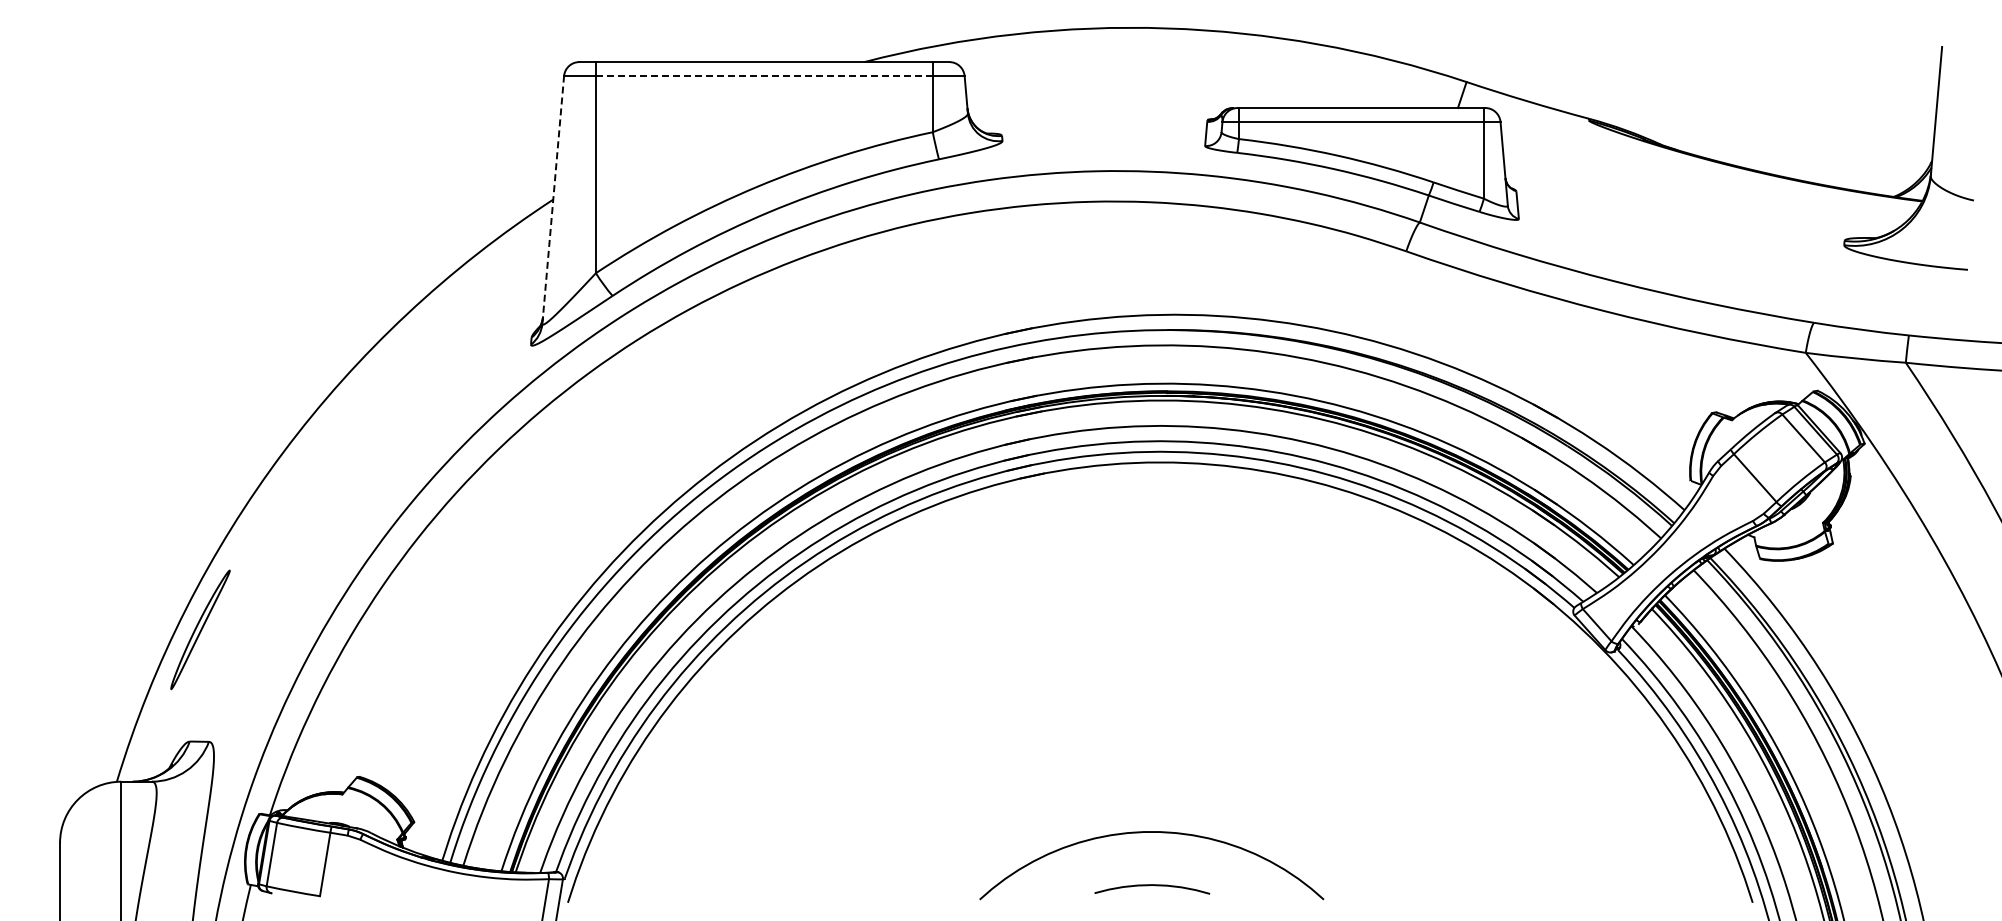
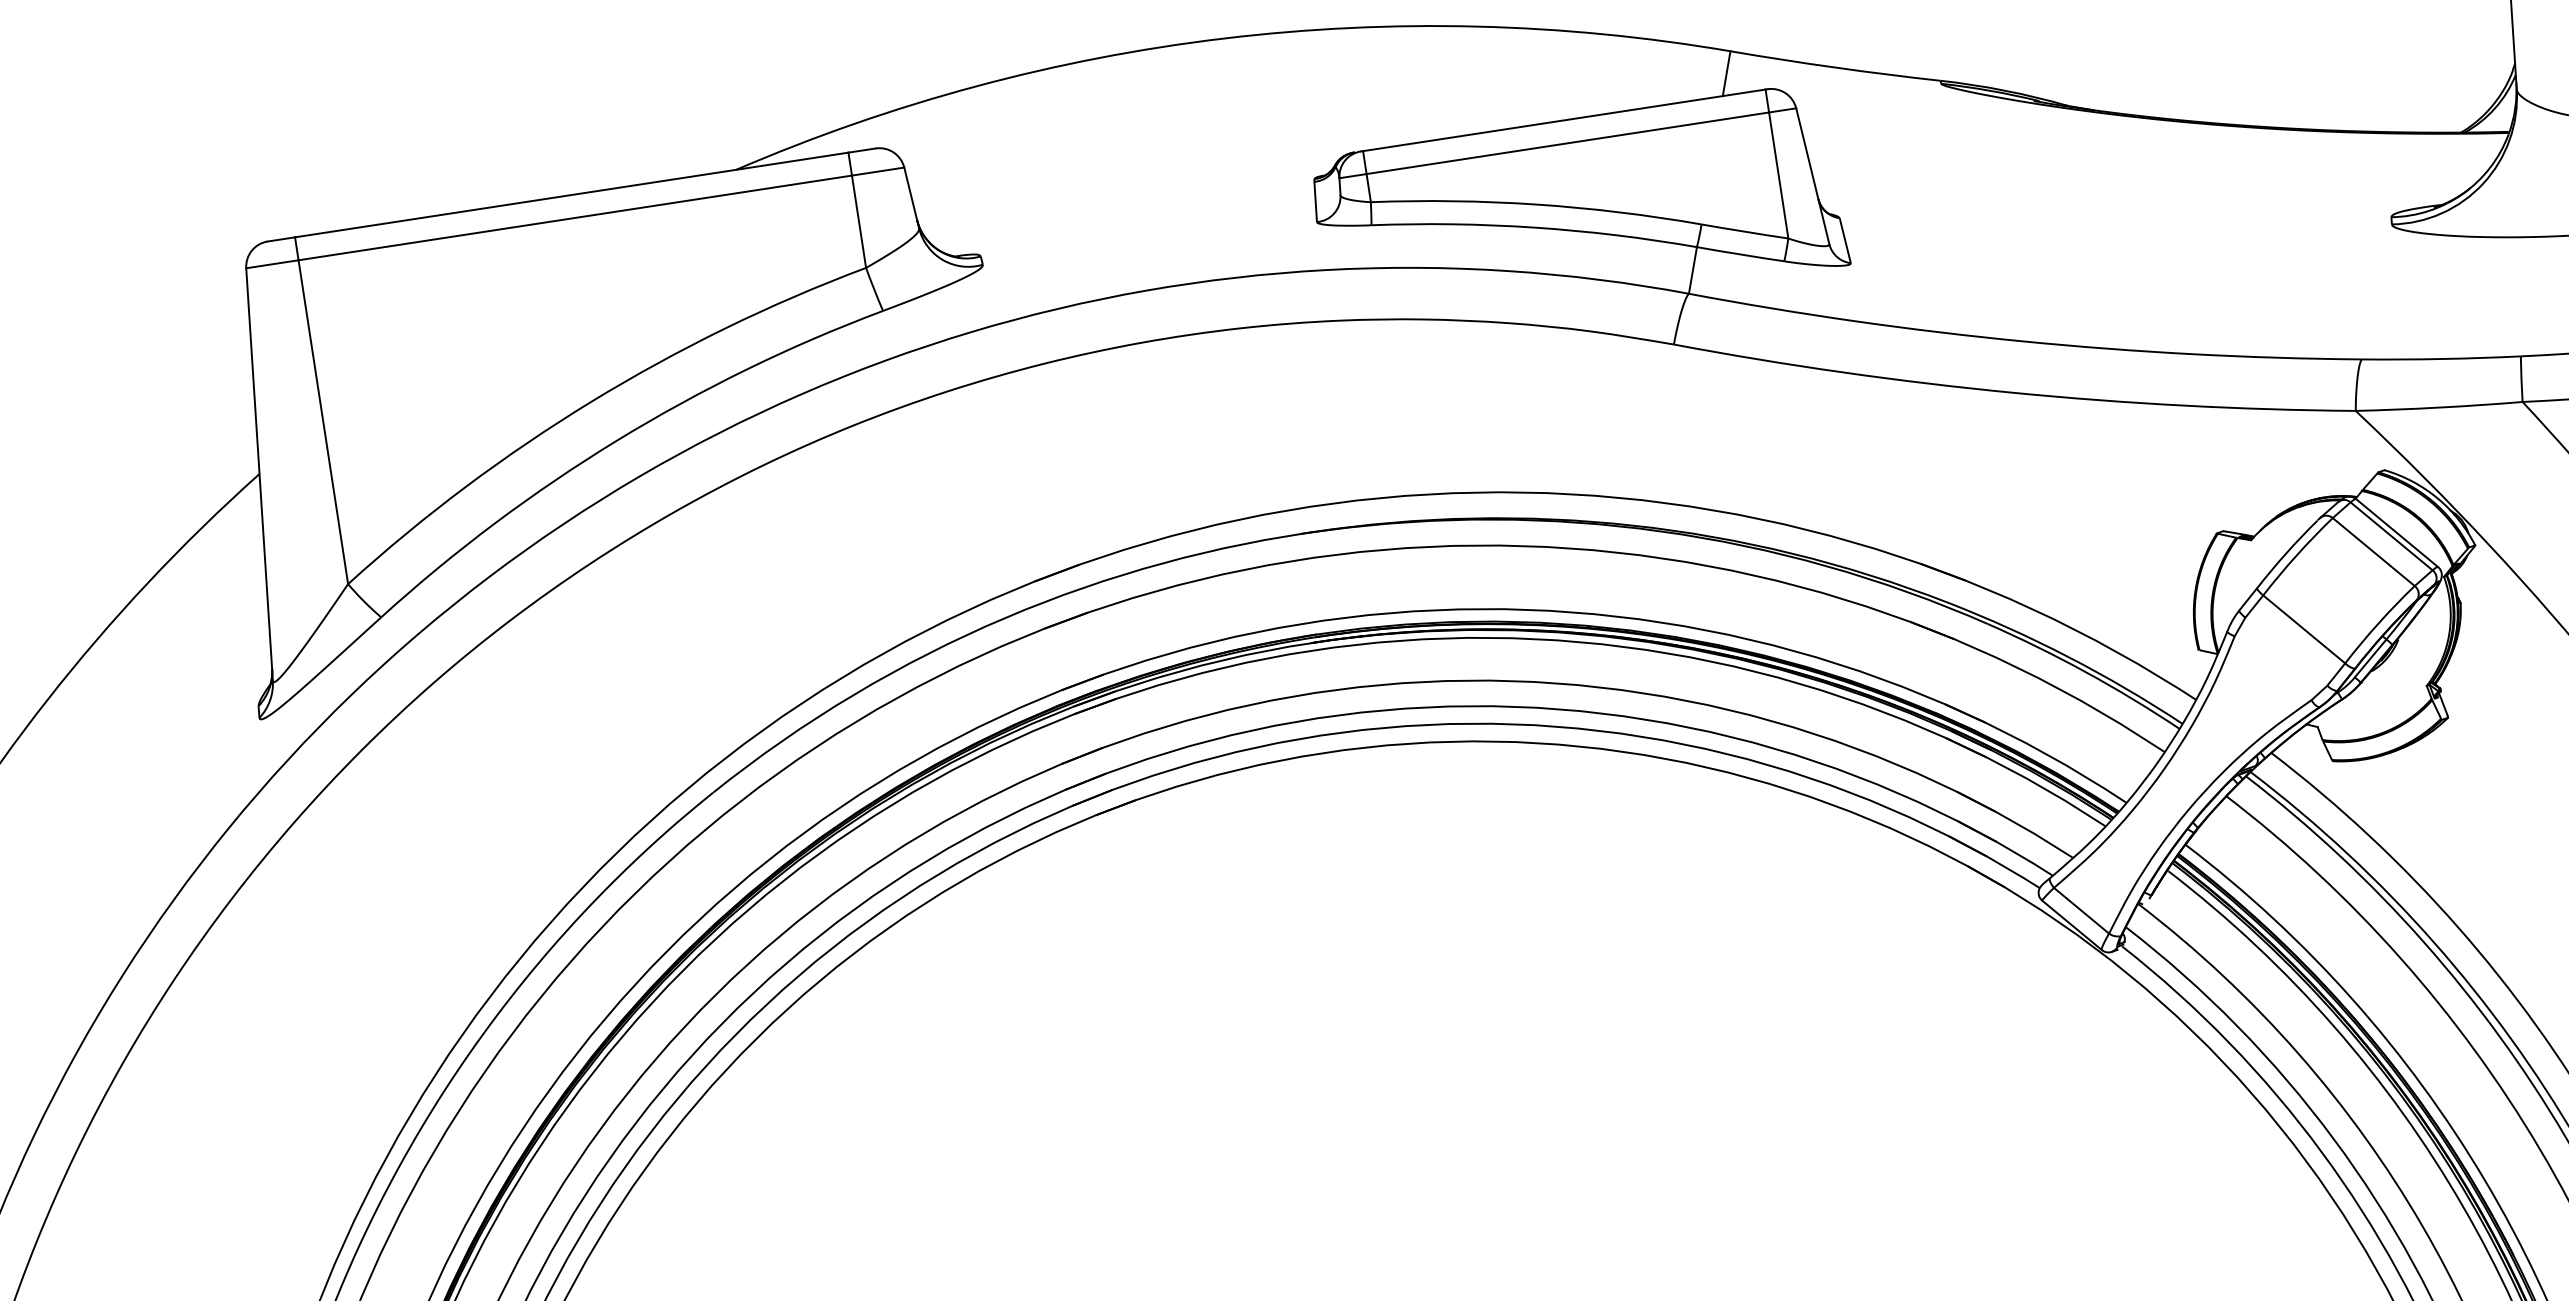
line: (763, 76) -> (573, 218), dashed -> solid
line: (553, 199) -> (259, 473), dashed -> solid

